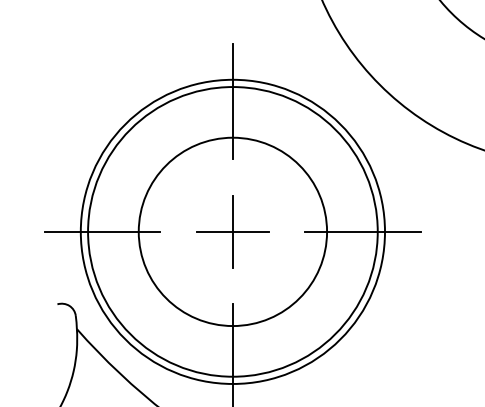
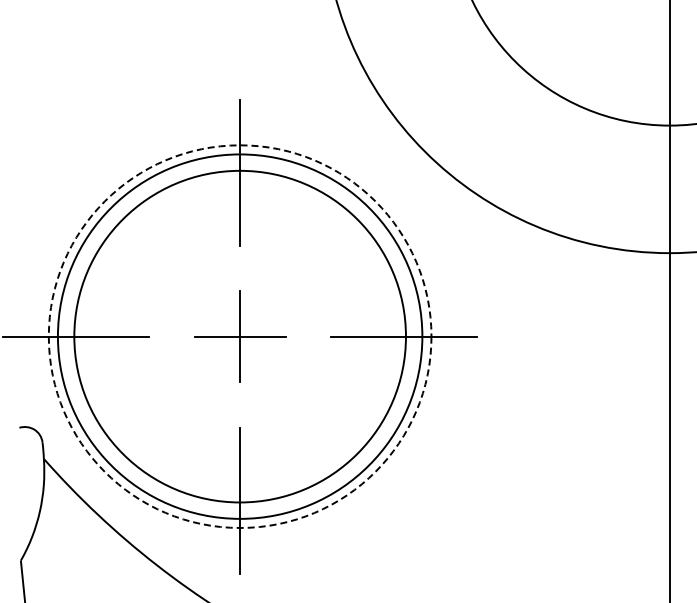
circle: (232, 231) -> (239, 336), size x1.4
circle: (232, 231) -> (239, 336), solid -> dashed

